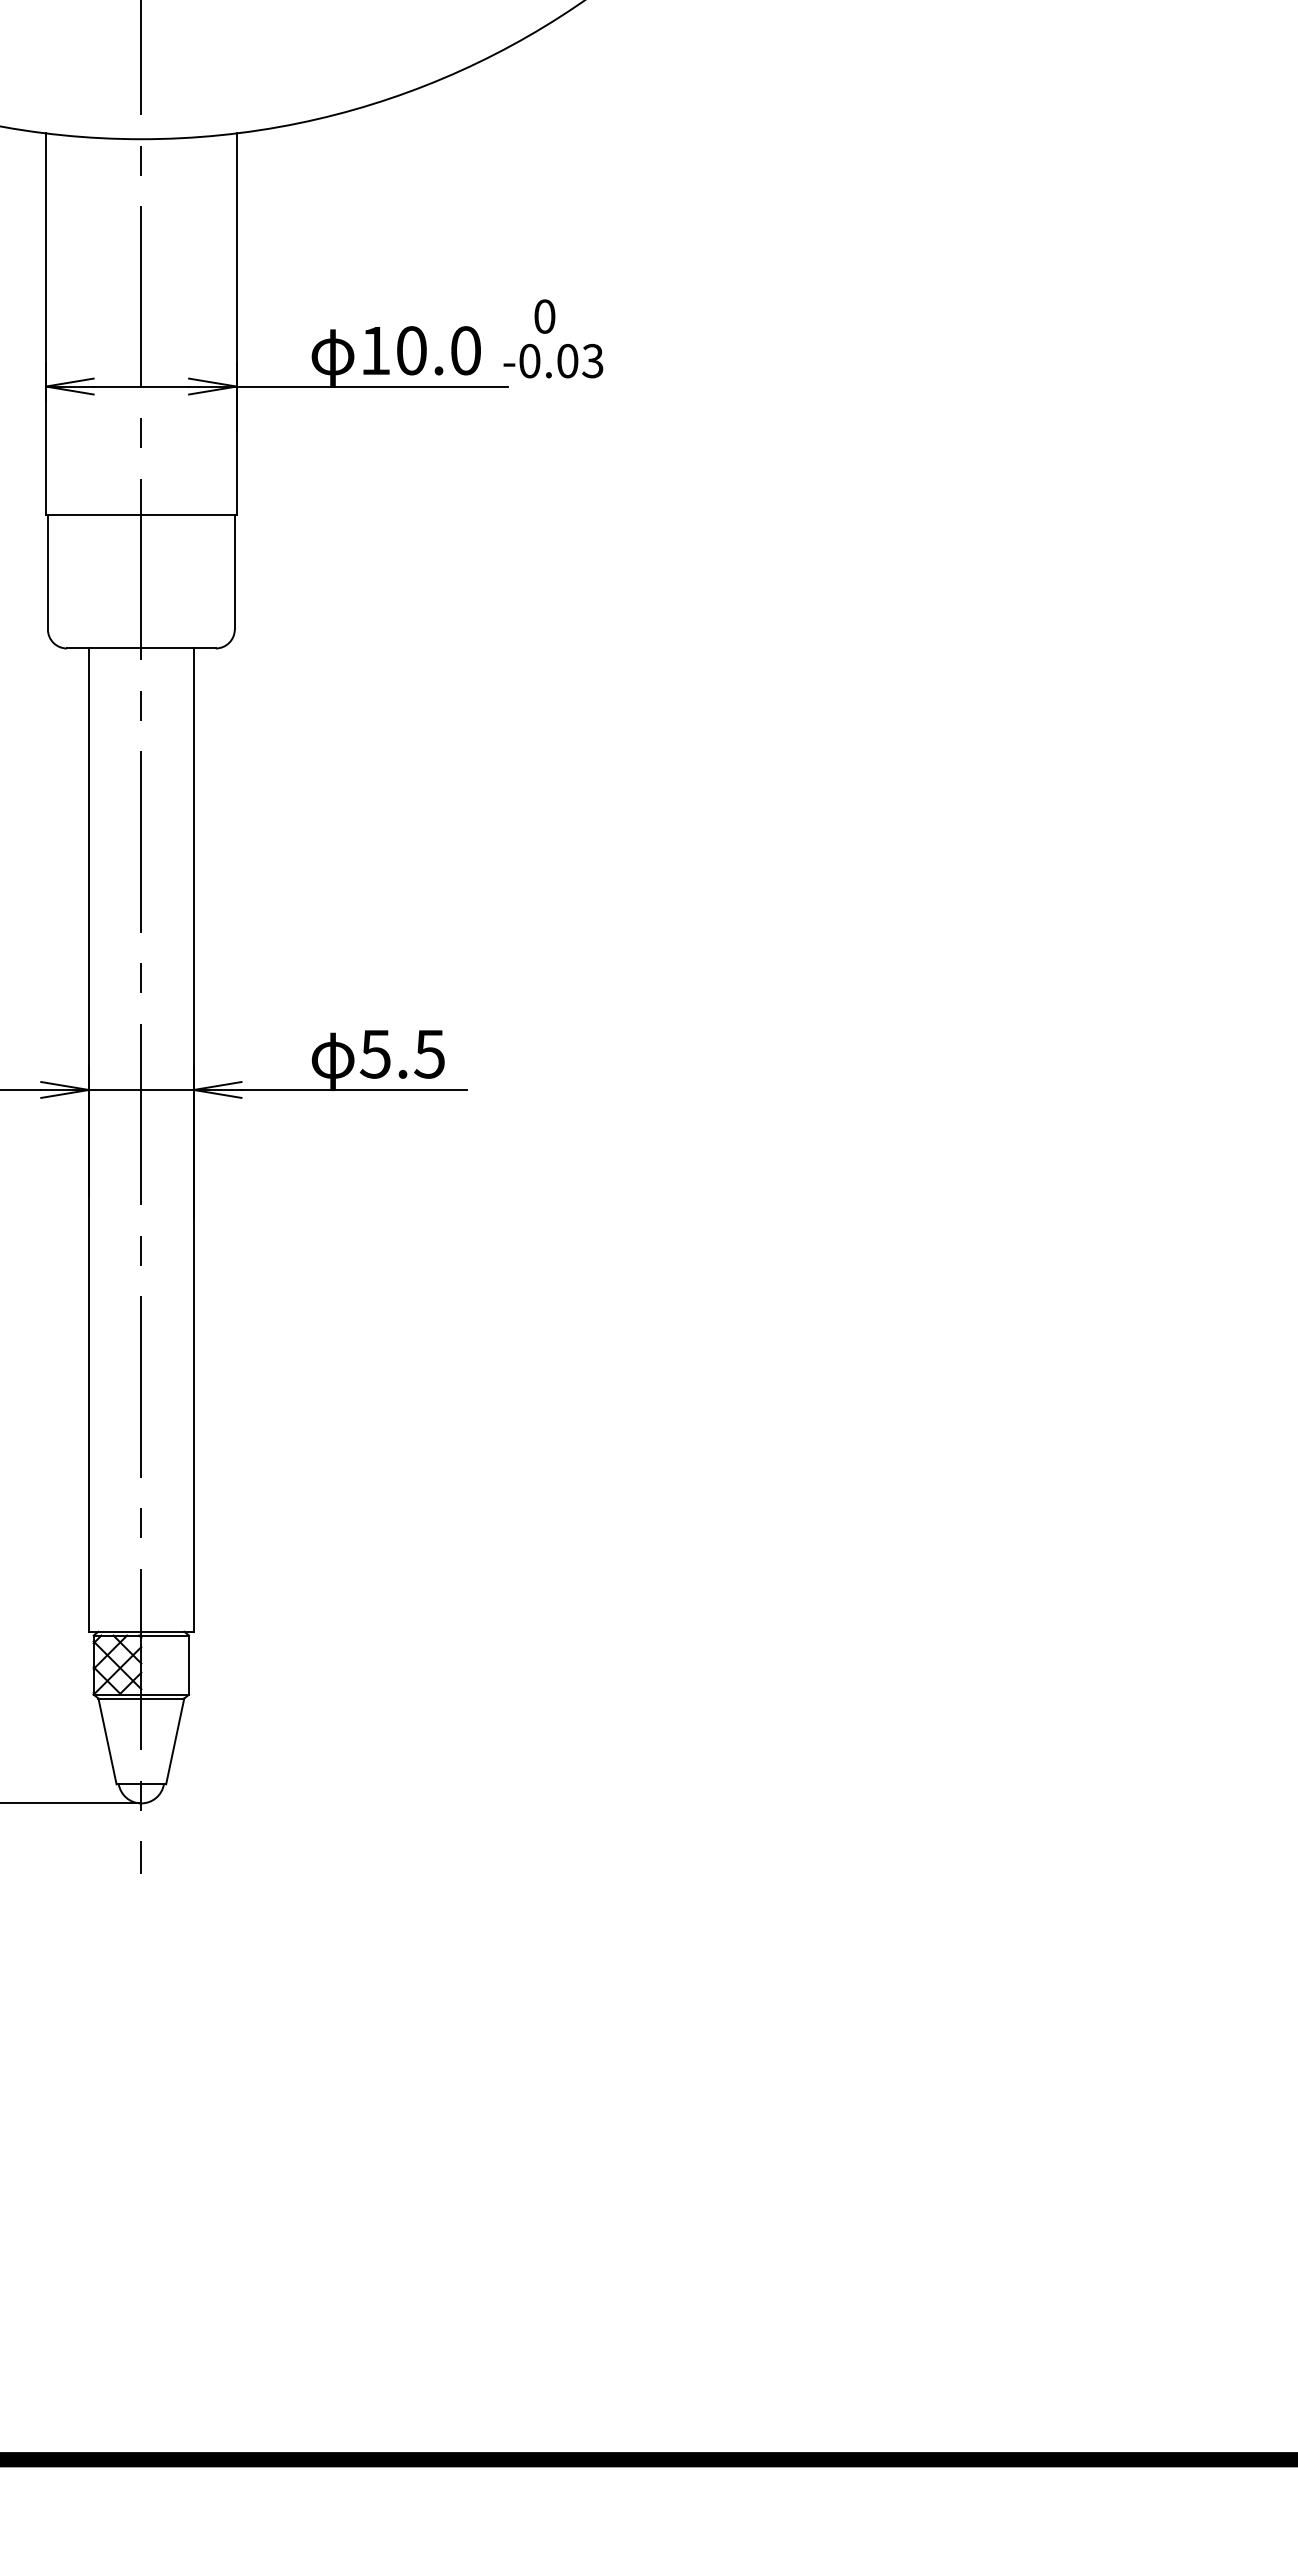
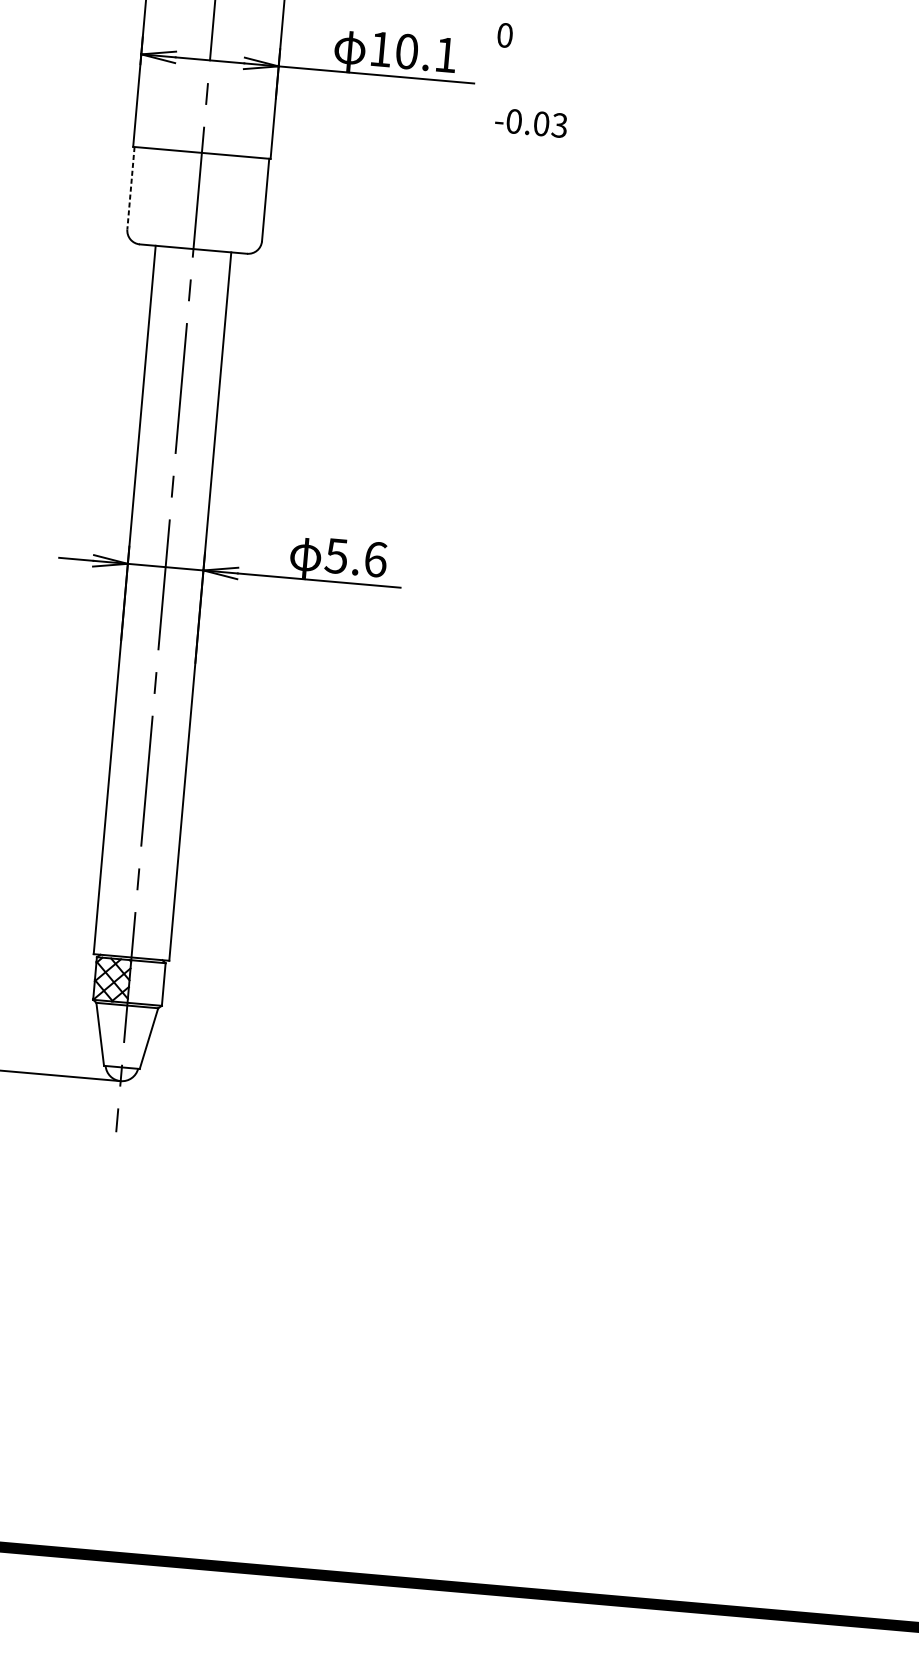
text: (465, 350) -> (445, 54), 10.0 -> 10.1
text: (553, 361) -> (531, 123), moved
line: (47, 572) -> (130, 188), solid -> dashed
text: (429, 1053) -> (375, 559), 5.5 -> 5.6

